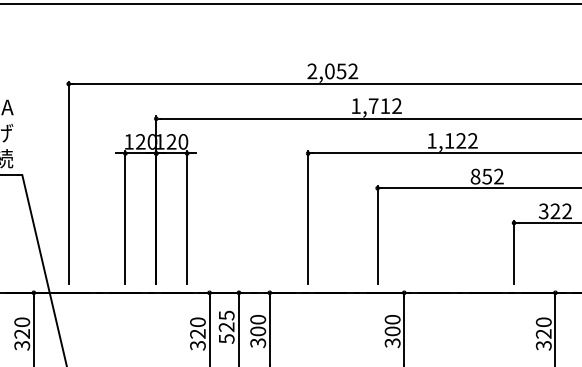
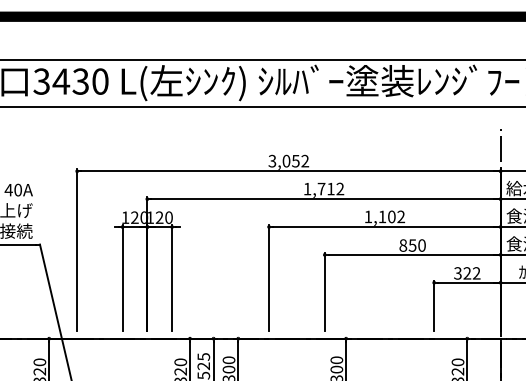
text: (312, 71) -> (272, 161), 2,052 -> 3,052
text: (460, 140) -> (391, 216), 1,122 -> 1,102
text: (498, 176) -> (421, 245), 852 -> 850

